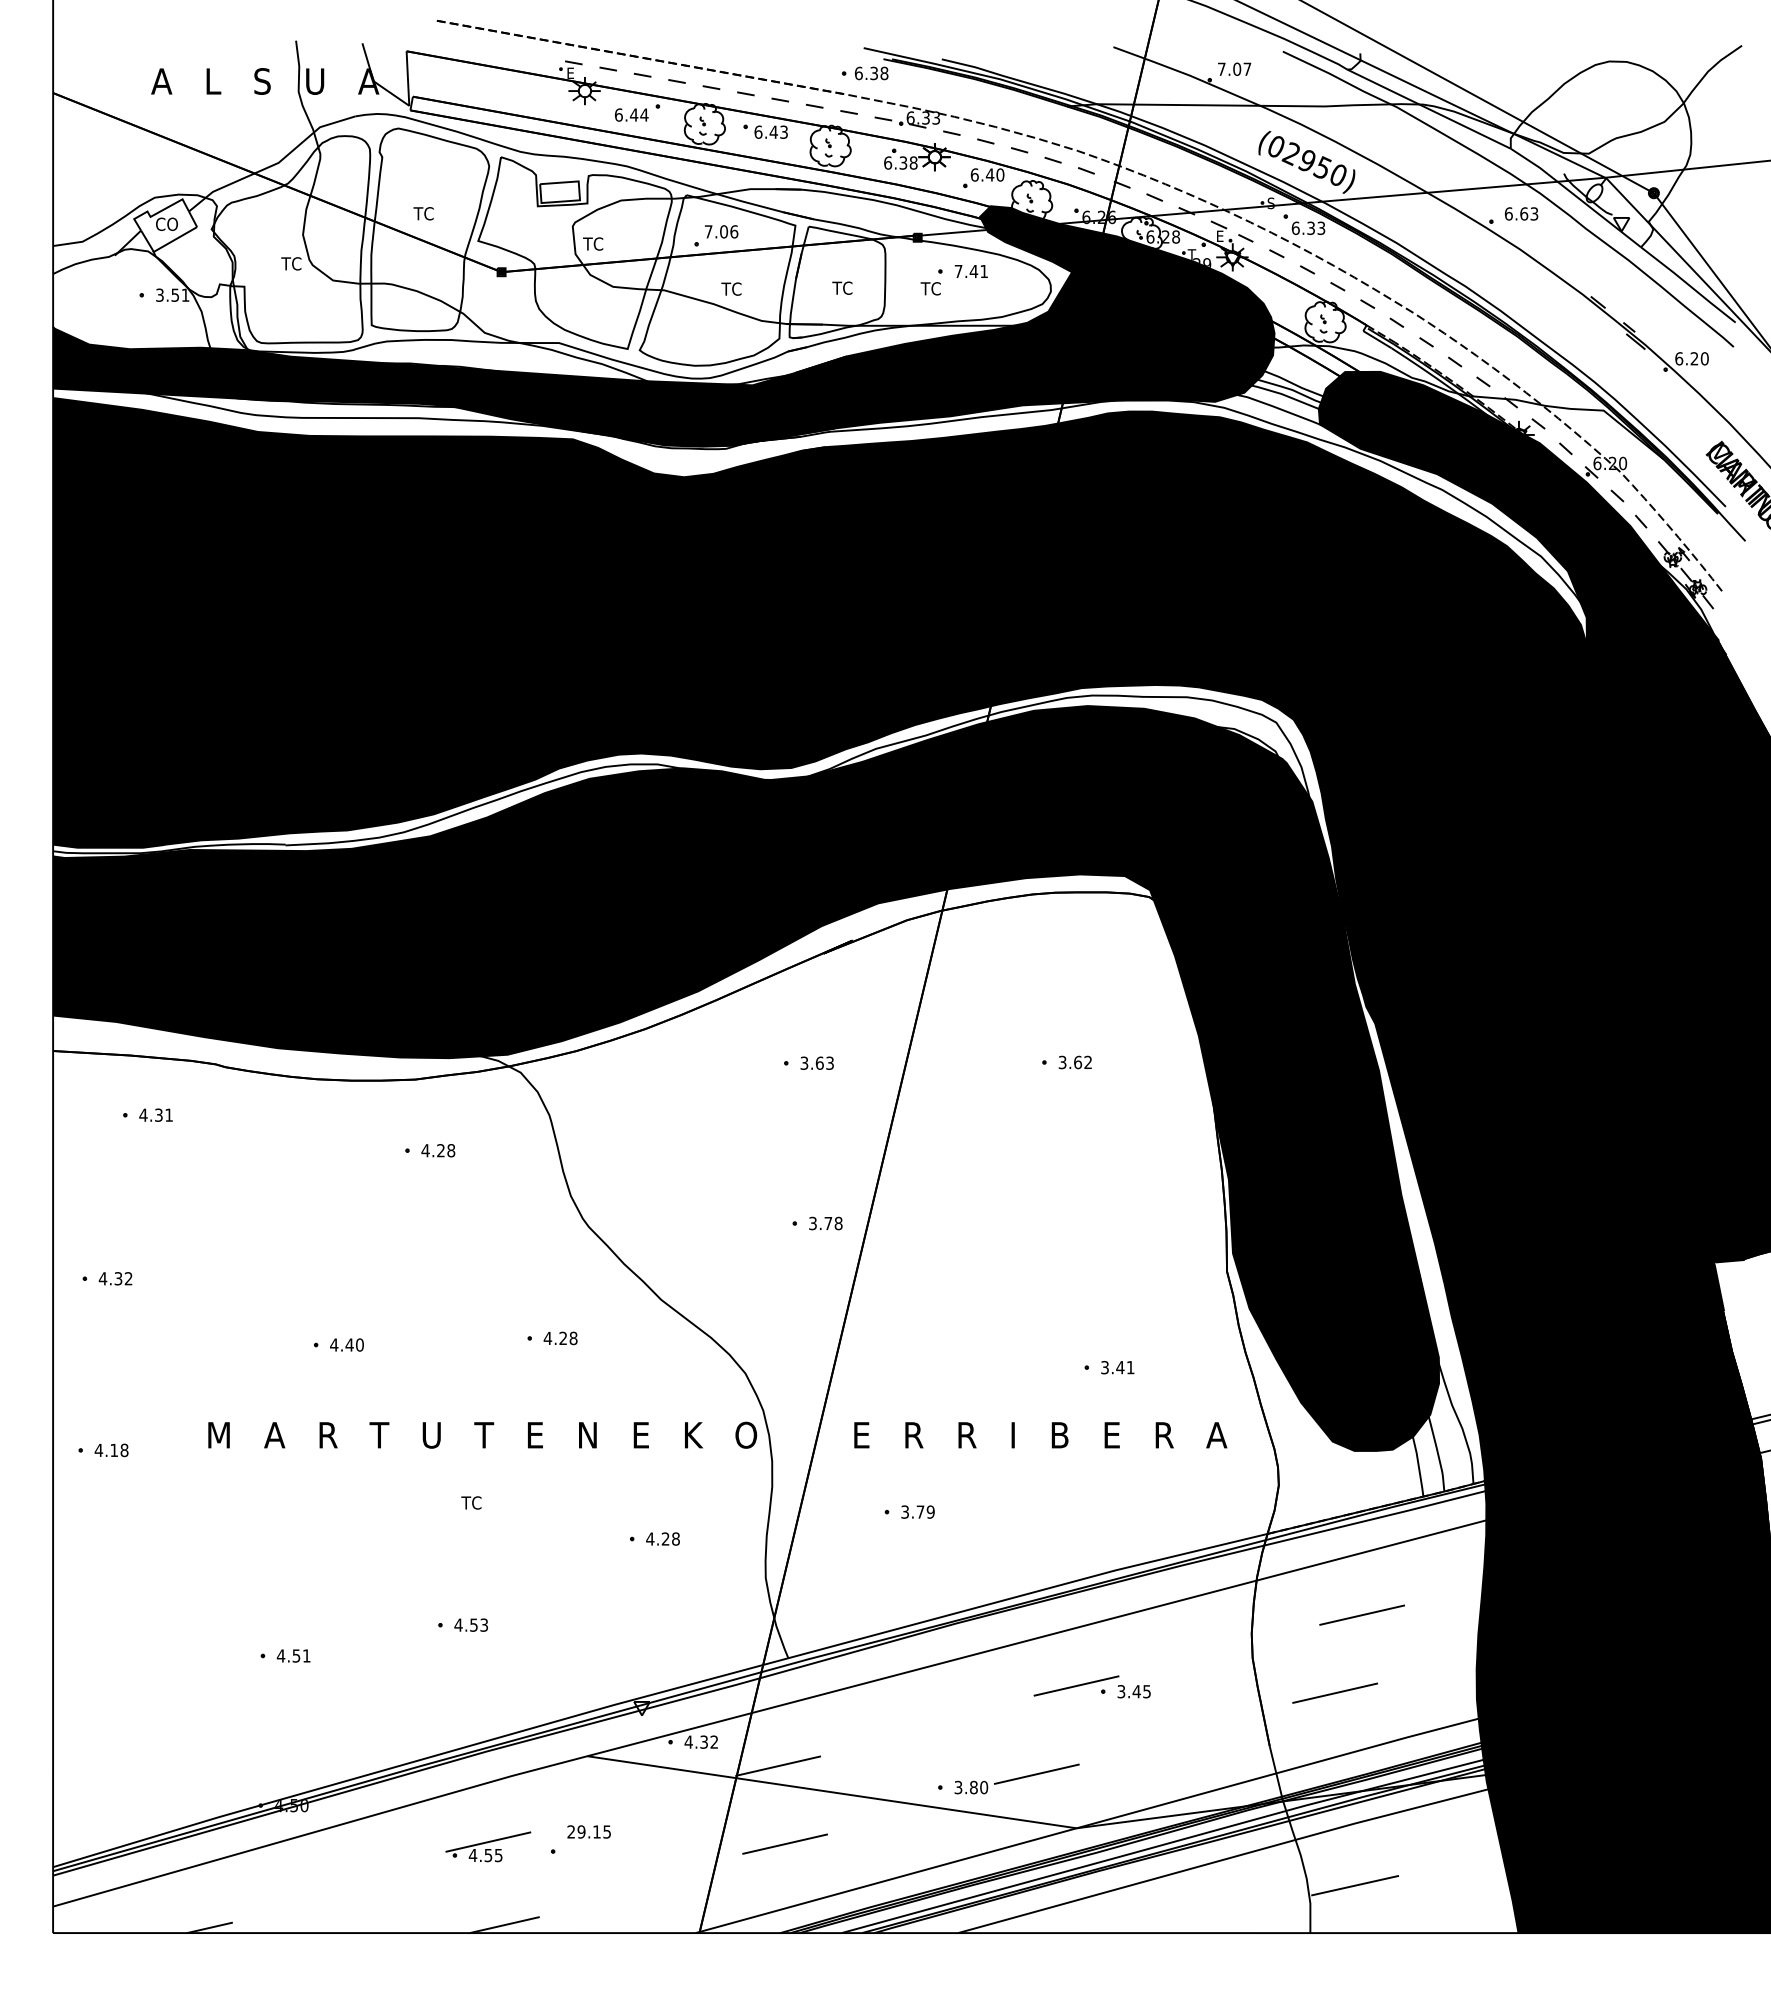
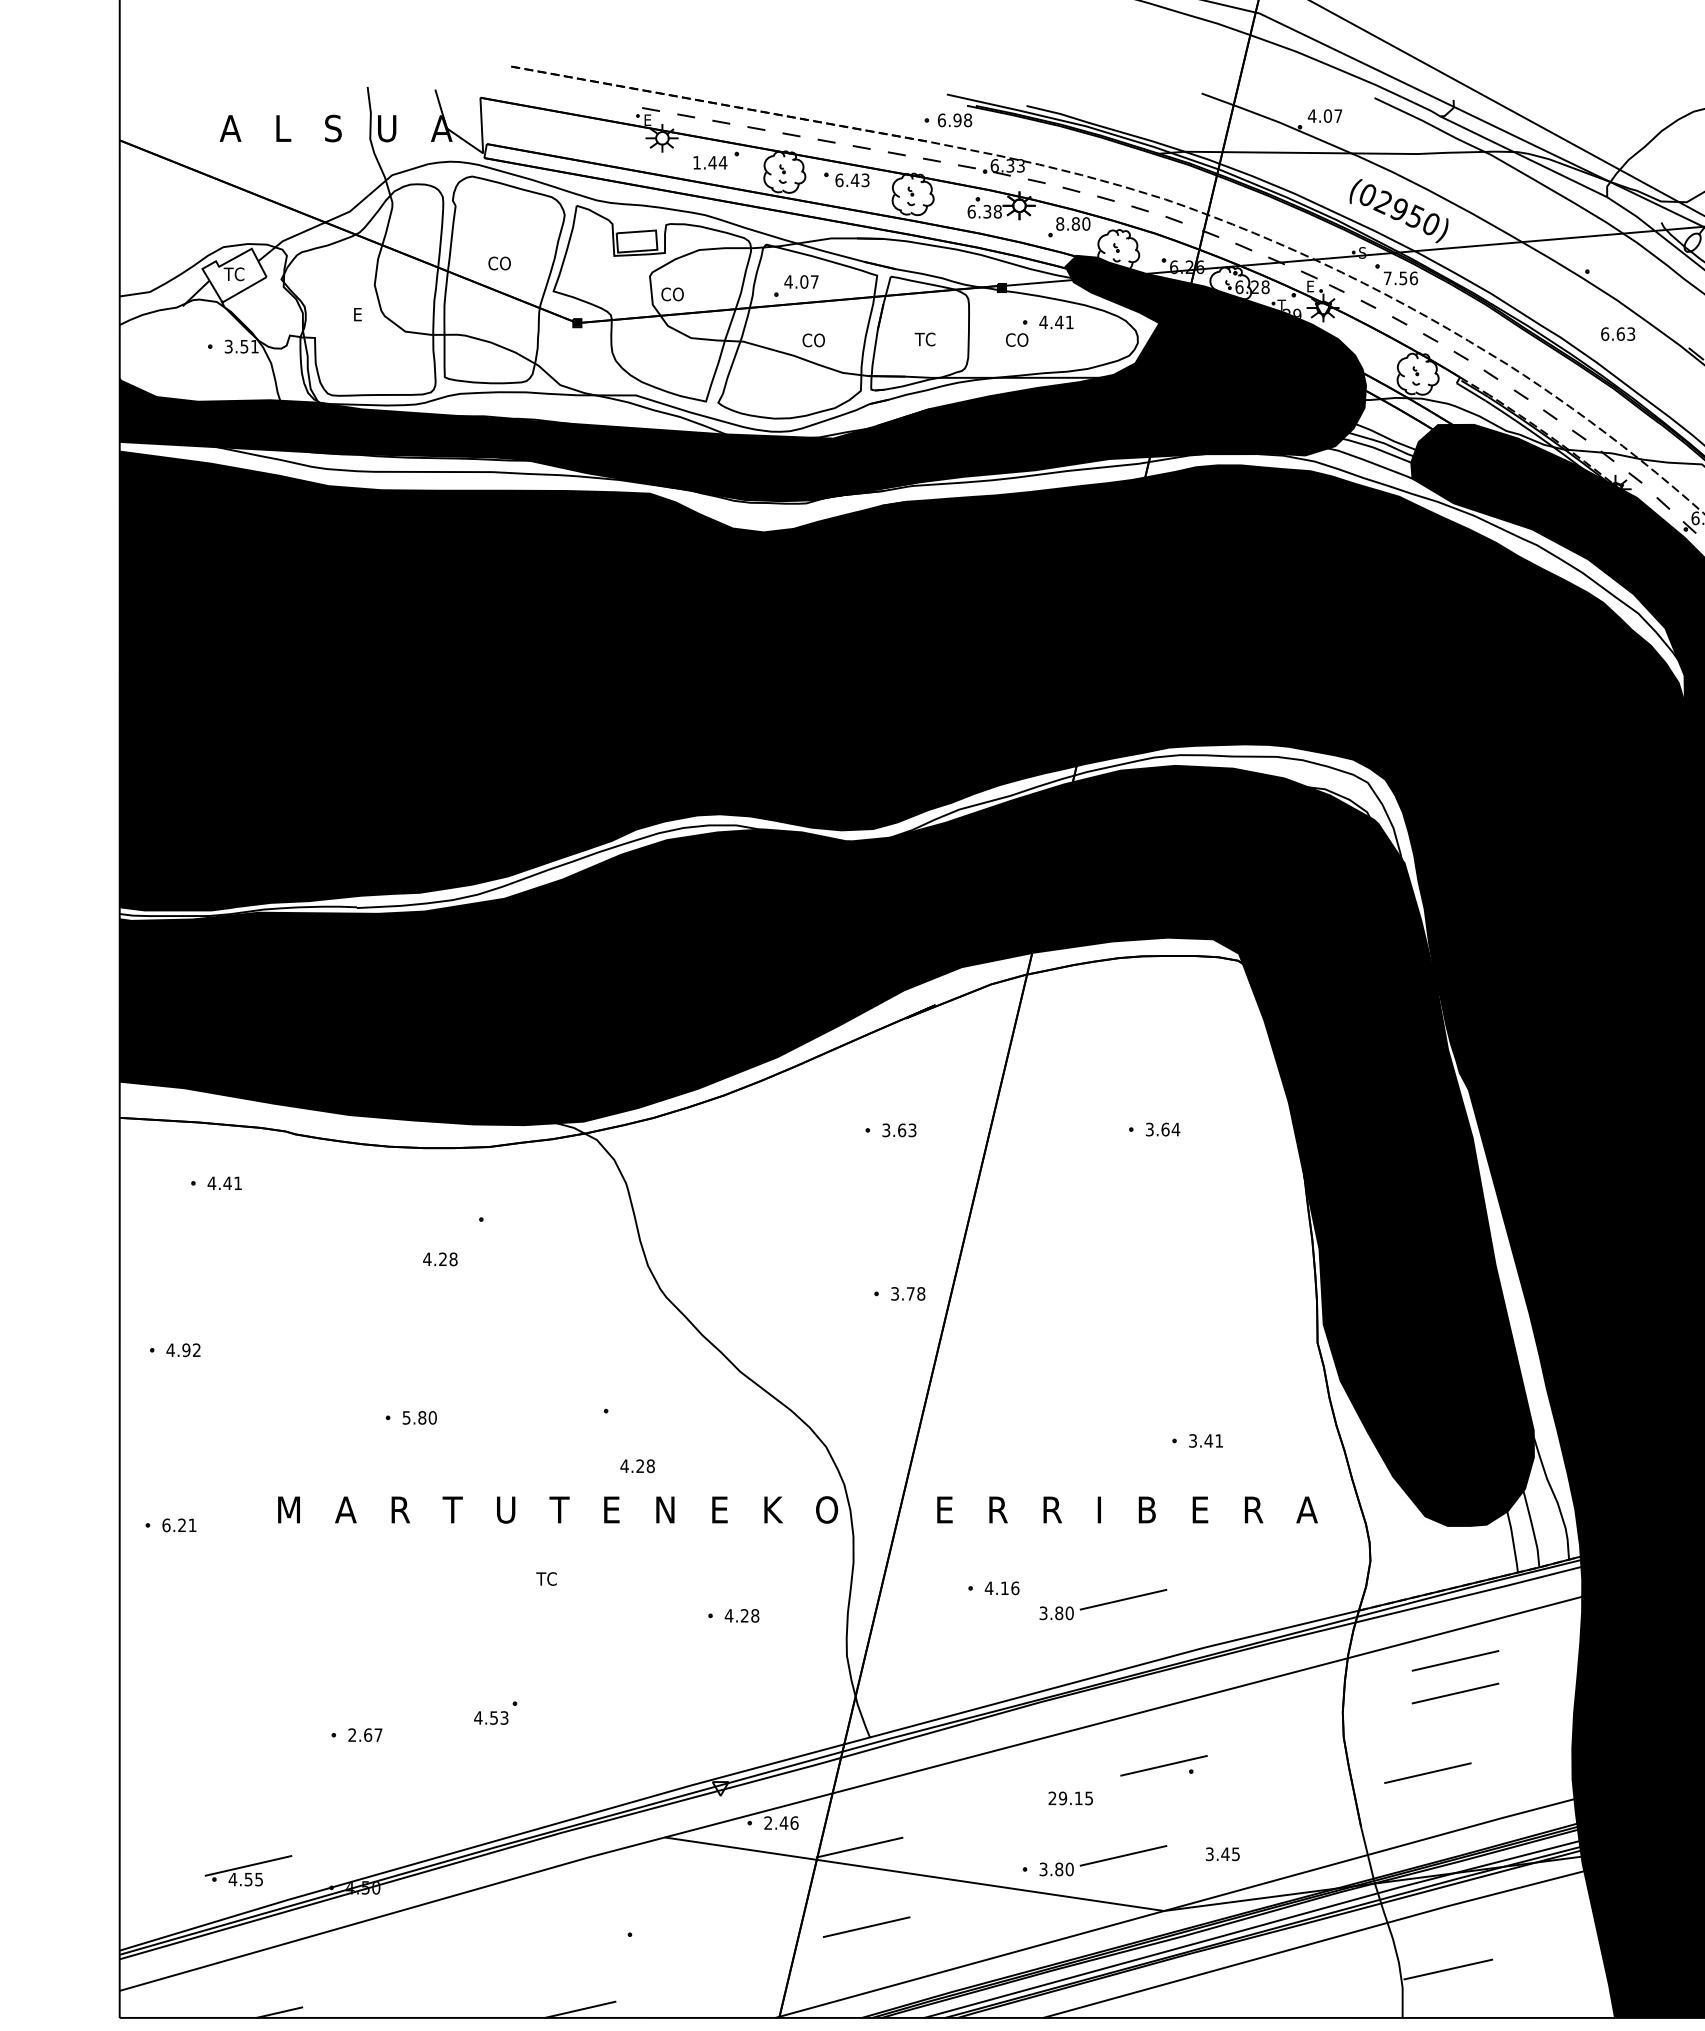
text: (1221, 68) -> (1311, 115), 7.07 -> 4.07
text: (874, 72) -> (957, 119), 6.38 -> 6.98
text: (618, 114) -> (696, 162), 6.44 -> 1.44
text: (982, 174) -> (1068, 223), 6.40 -> 8.80
text: (424, 213) -> (498, 263), TC -> CO
text: (1521, 213) -> (1618, 333), moved
text: (166, 223) -> (235, 273), CO -> TC
text: (1308, 227) -> (1400, 277), 6.33 -> 7.56
text: (721, 231) -> (801, 281), 7.06 -> 4.07
text: (594, 243) -> (672, 293), TC -> CO
text: (291, 263) -> (362, 314), TC -> E
text: (958, 271) -> (1043, 322), 7.41 -> 4.41
text: (732, 288) -> (812, 339), TC -> CO
text: (931, 288) -> (1016, 339), TC -> CO
text: (1088, 1061) -> (1176, 1128), 3.62 -> 3.64
text: (158, 1114) -> (227, 1182), 4.31 -> 4.41
text: (438, 1150) -> (440, 1259), moved
text: (118, 1278) -> (186, 1349), 4.32 -> 4.92
text: (560, 1338) -> (637, 1466), moved
text: (341, 1344) -> (413, 1417), 4.40 -> 5.80
text: (111, 1450) -> (179, 1525), 4.18 -> 6.21
text: (917, 1511) -> (1001, 1587), 3.79 -> 4.16
part: (1016, 1527) -> (1102, 1604), added
line: (1361, 1582) -> (1454, 1660), added
text: (470, 1624) -> (490, 1717), moved
text: (293, 1655) -> (365, 1734), 4.51 -> 2.67
text: (1133, 1691) -> (1222, 1854), moved
text: (701, 1741) -> (781, 1822), 4.32 -> 2.46
text: (588, 1831) -> (1070, 1797), moved
part: (488, 1846) -> (248, 1870), moved

